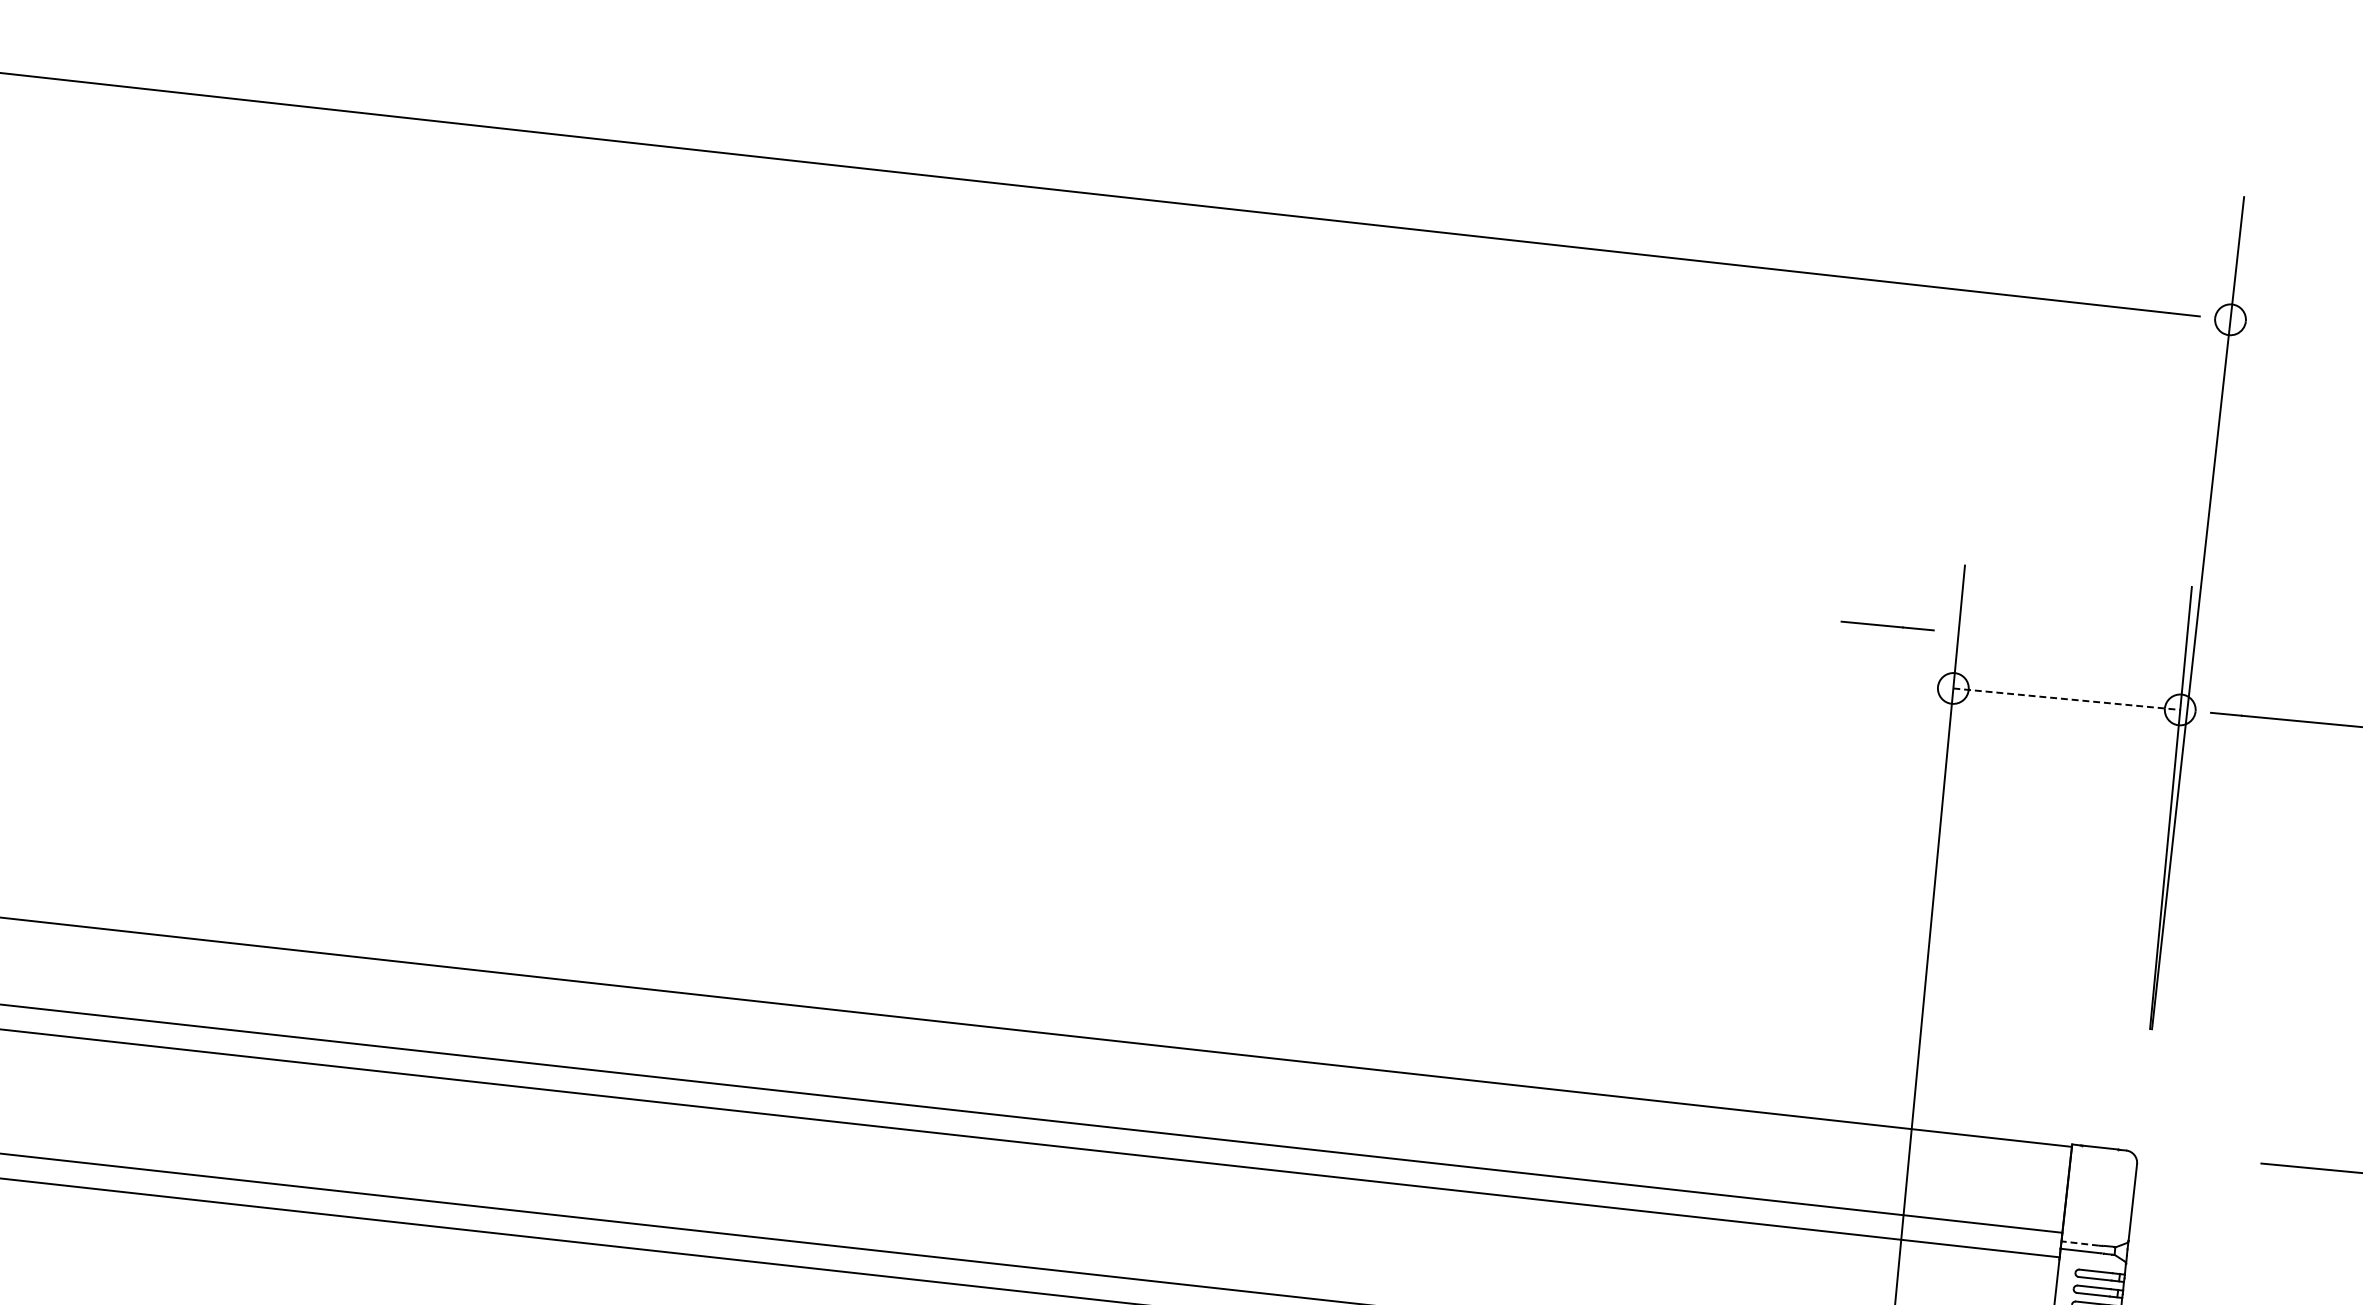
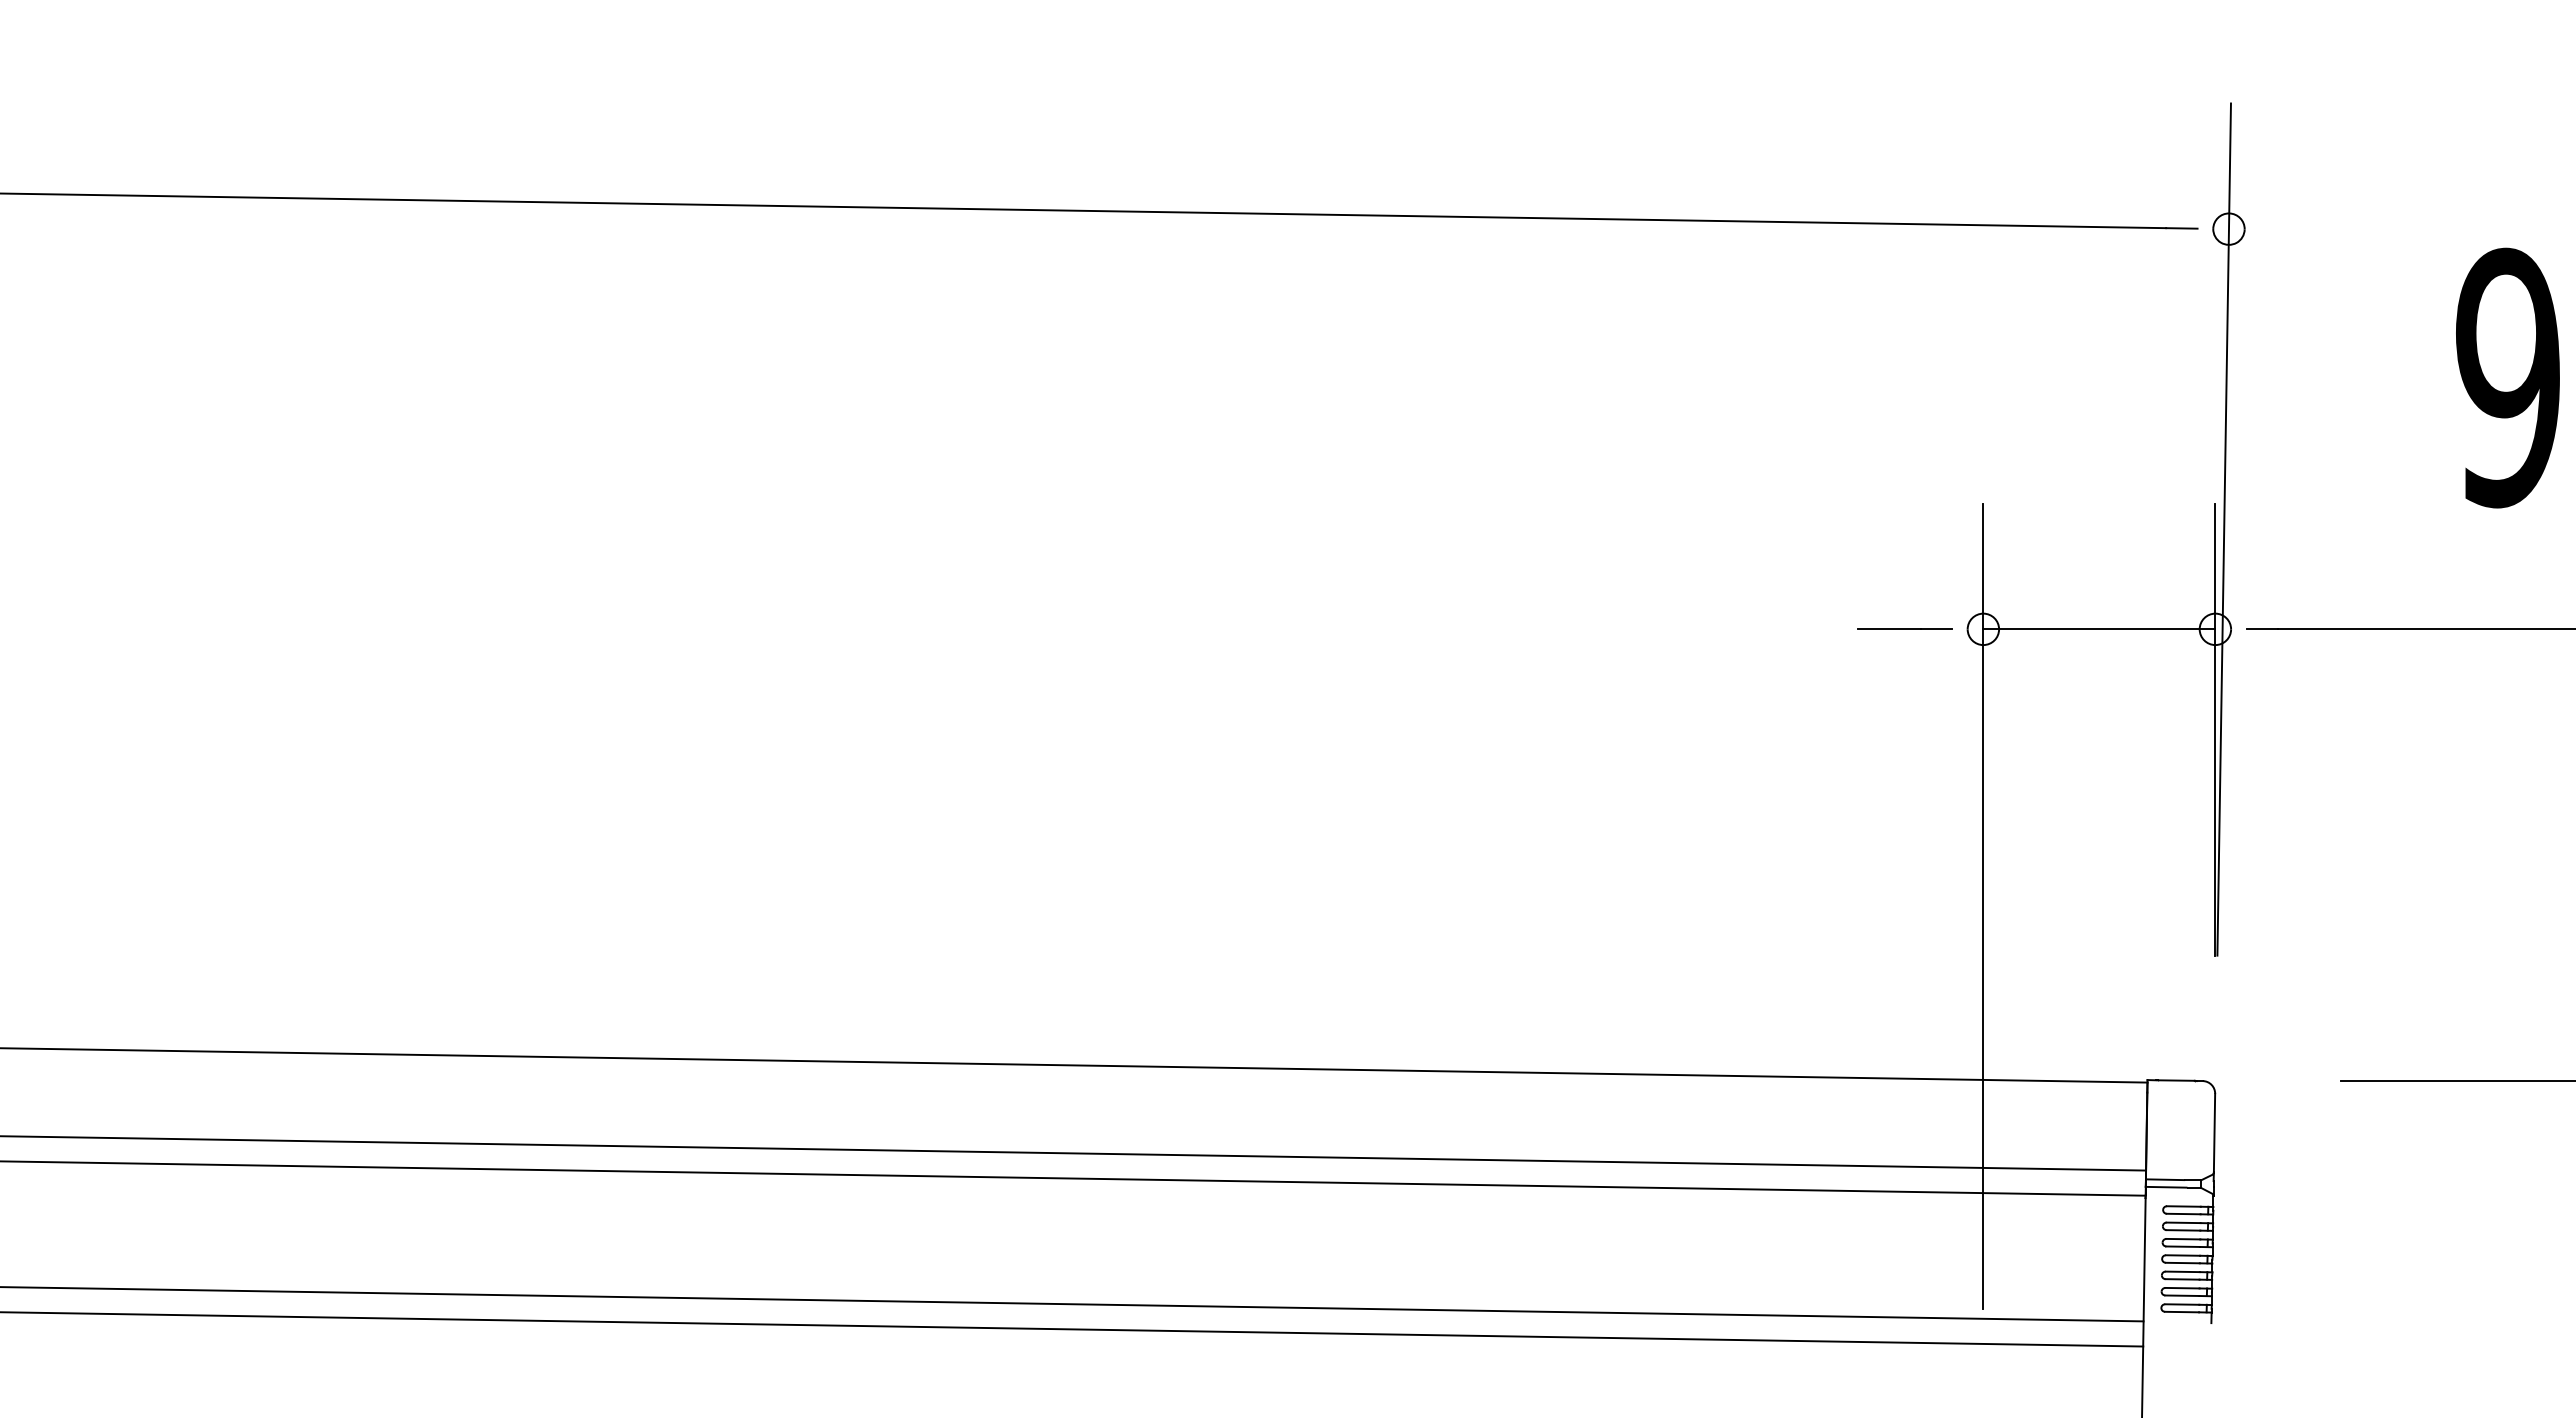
line: (1887, 625) -> (1904, 628), moved
line: (2066, 699) -> (2099, 629), dashed -> solid
line: (2079, 1243) -> (2164, 1179), dashed -> solid

